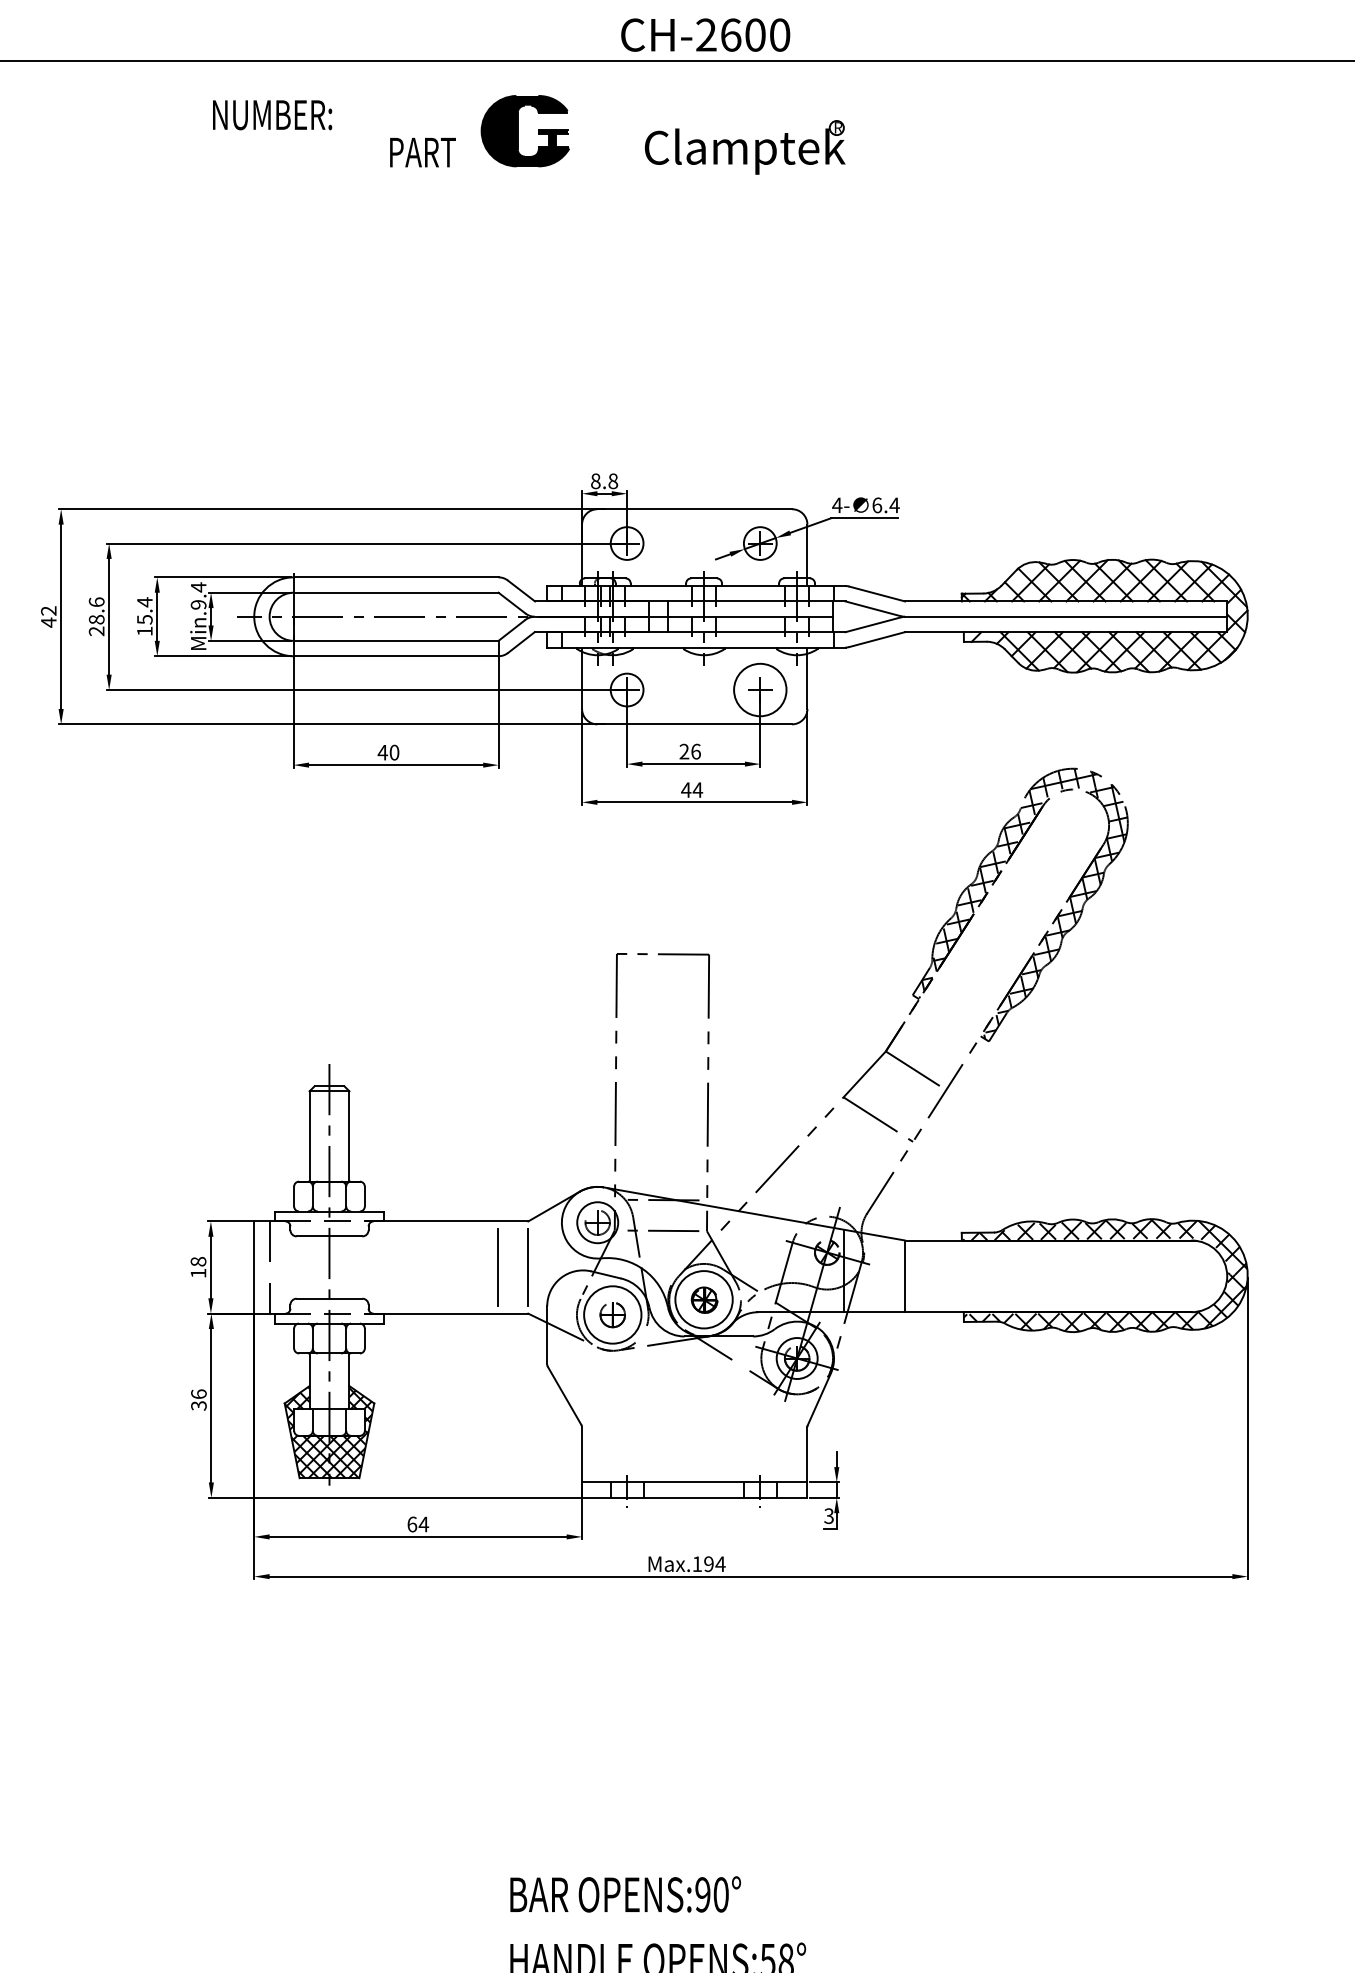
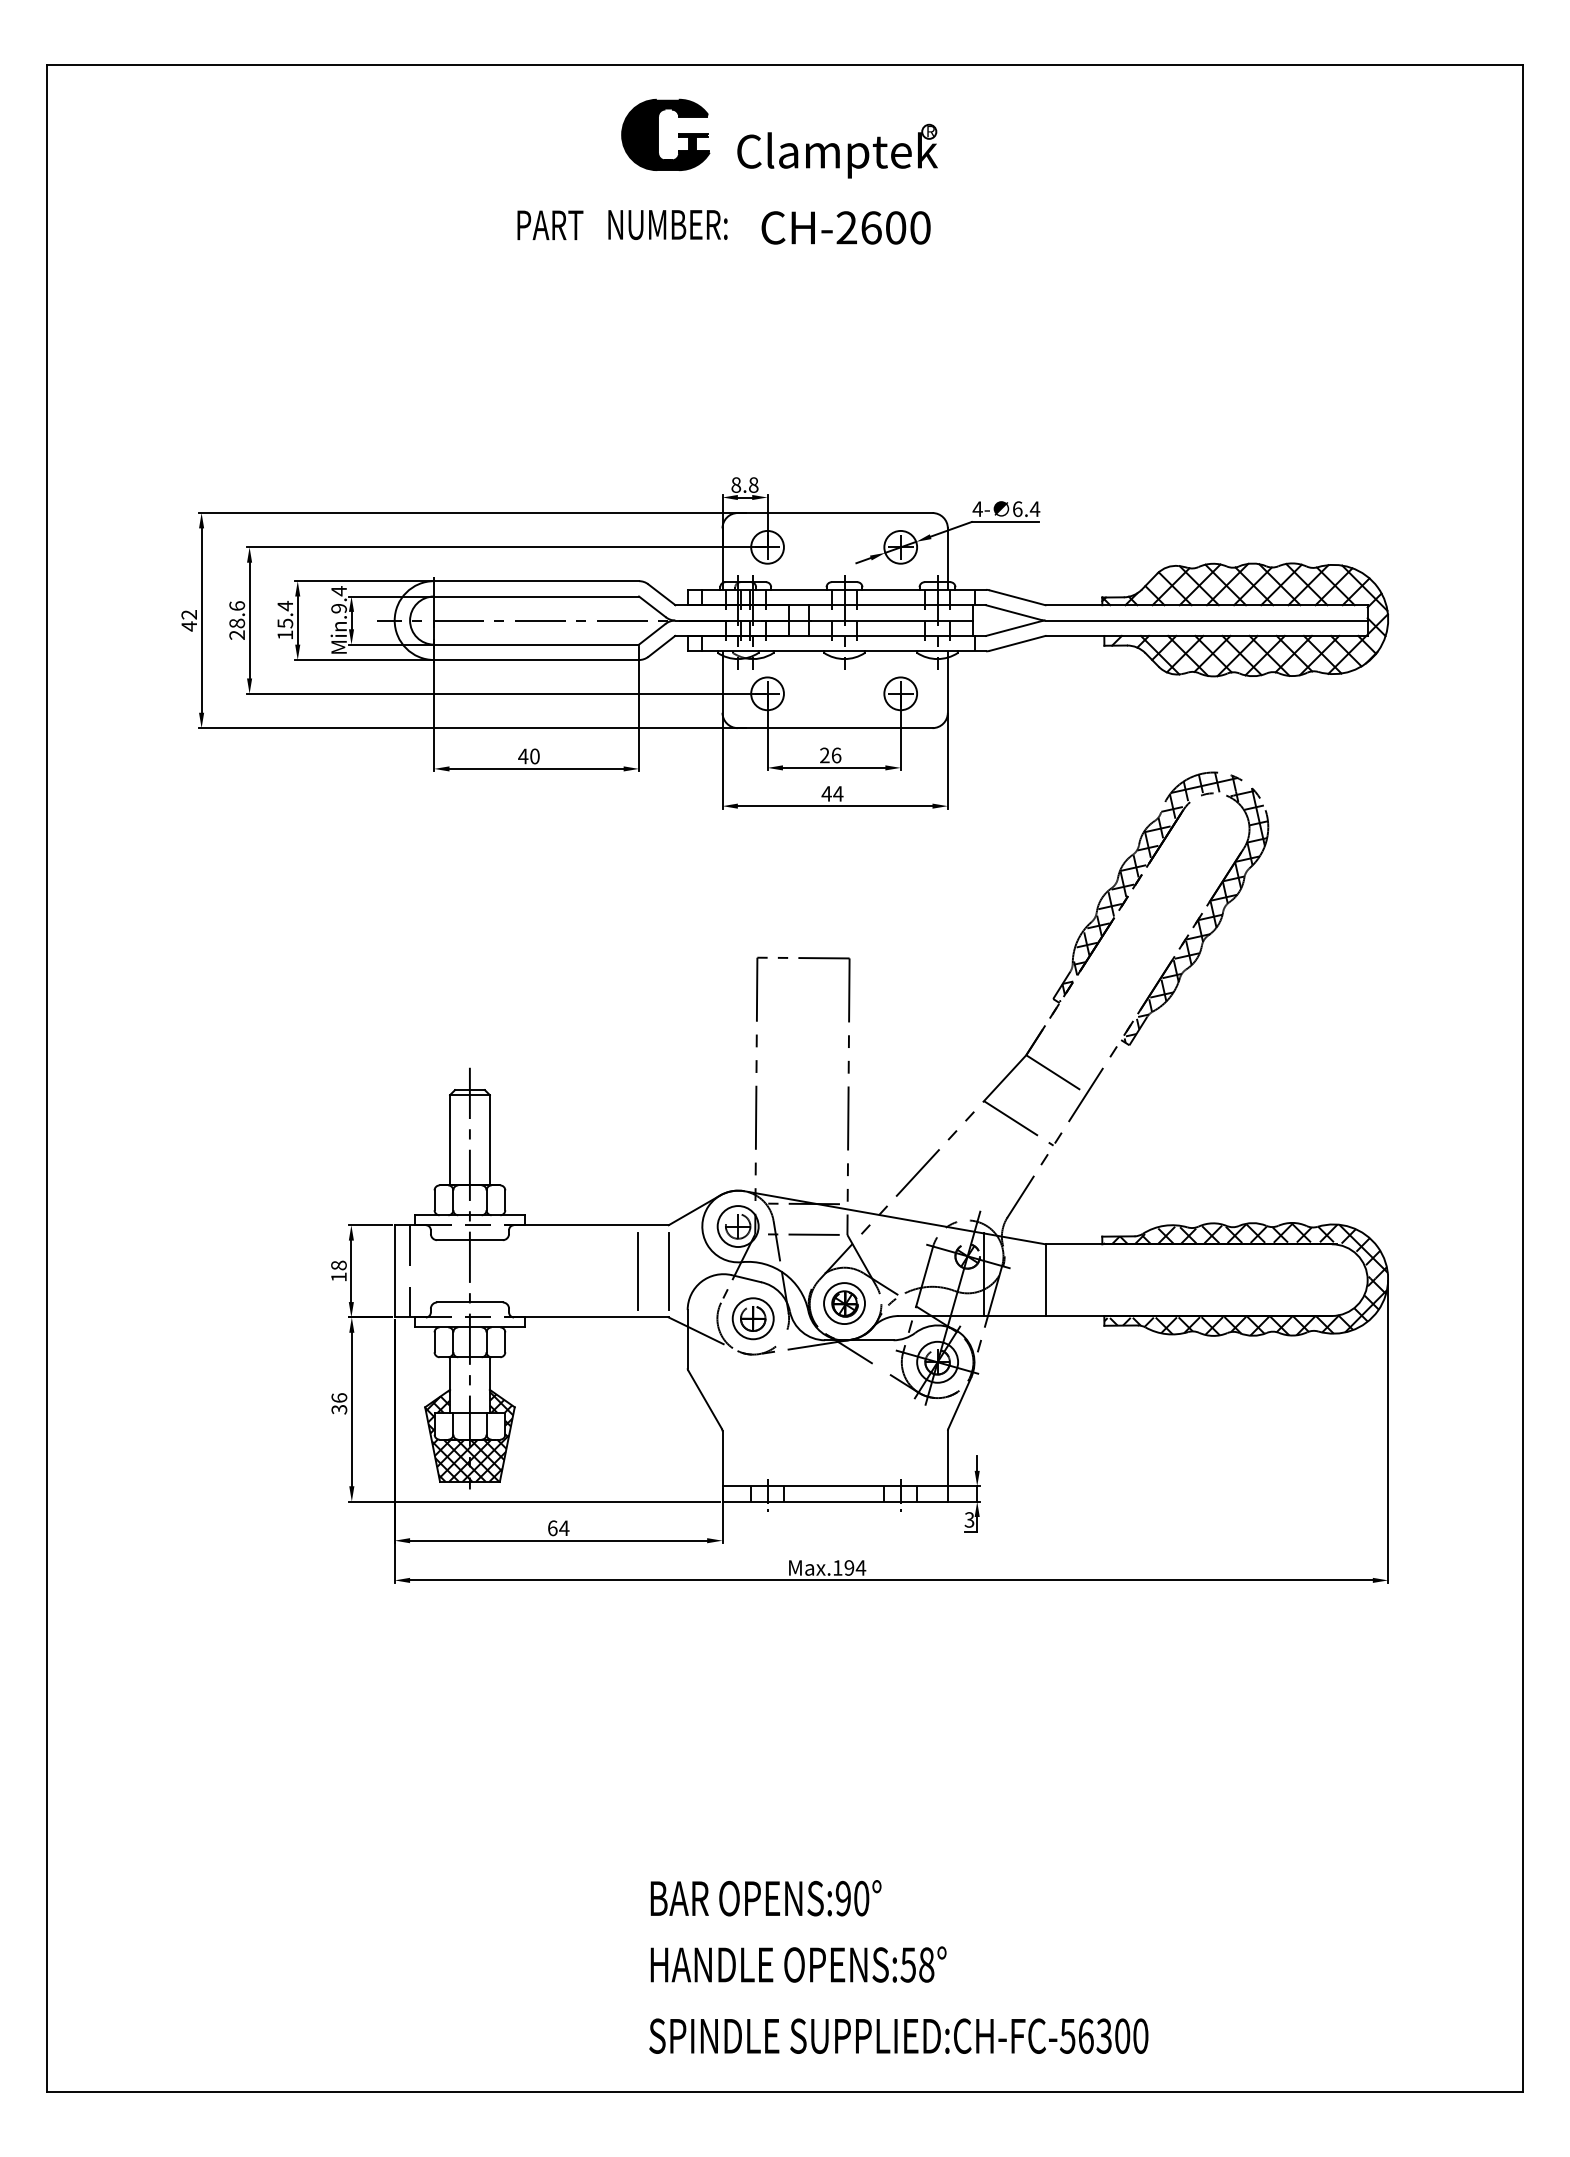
text: (705, 34) -> (845, 227), moved
text: (272, 114) -> (667, 224), moved
part: (745, 146) -> (837, 150), moved
text: (423, 152) -> (550, 225), moved
circle: (760, 689) -> (900, 693), size x0.62
circle: (704, 1299) -> (844, 1303), size x0.71
circle: (612, 1314) -> (752, 1318), size x0.71

